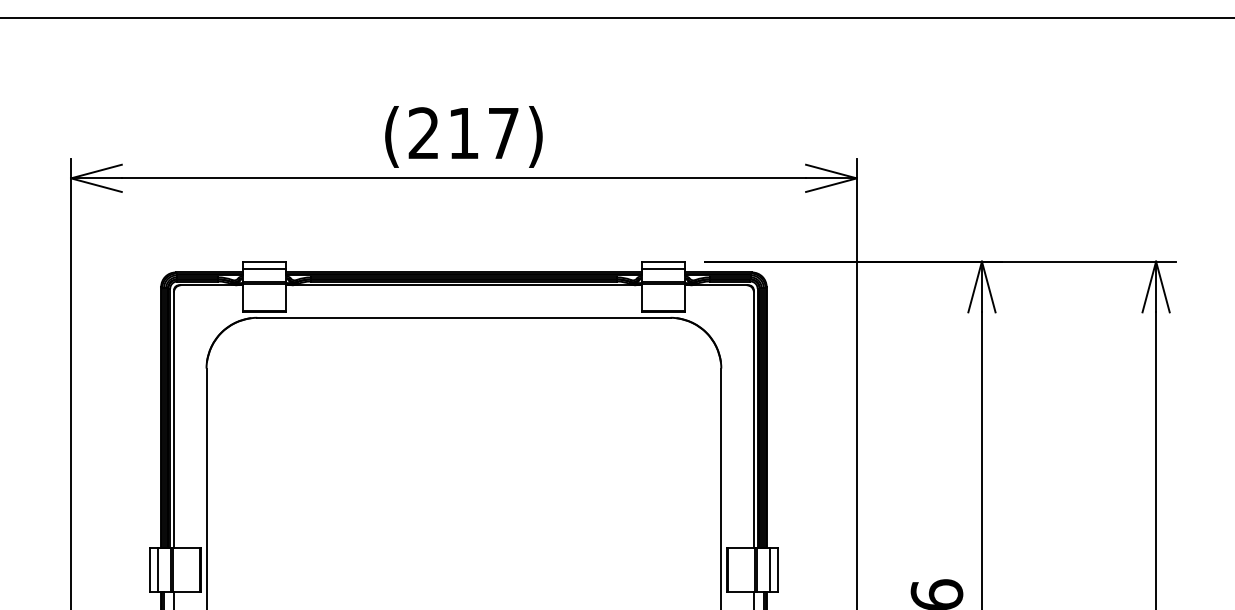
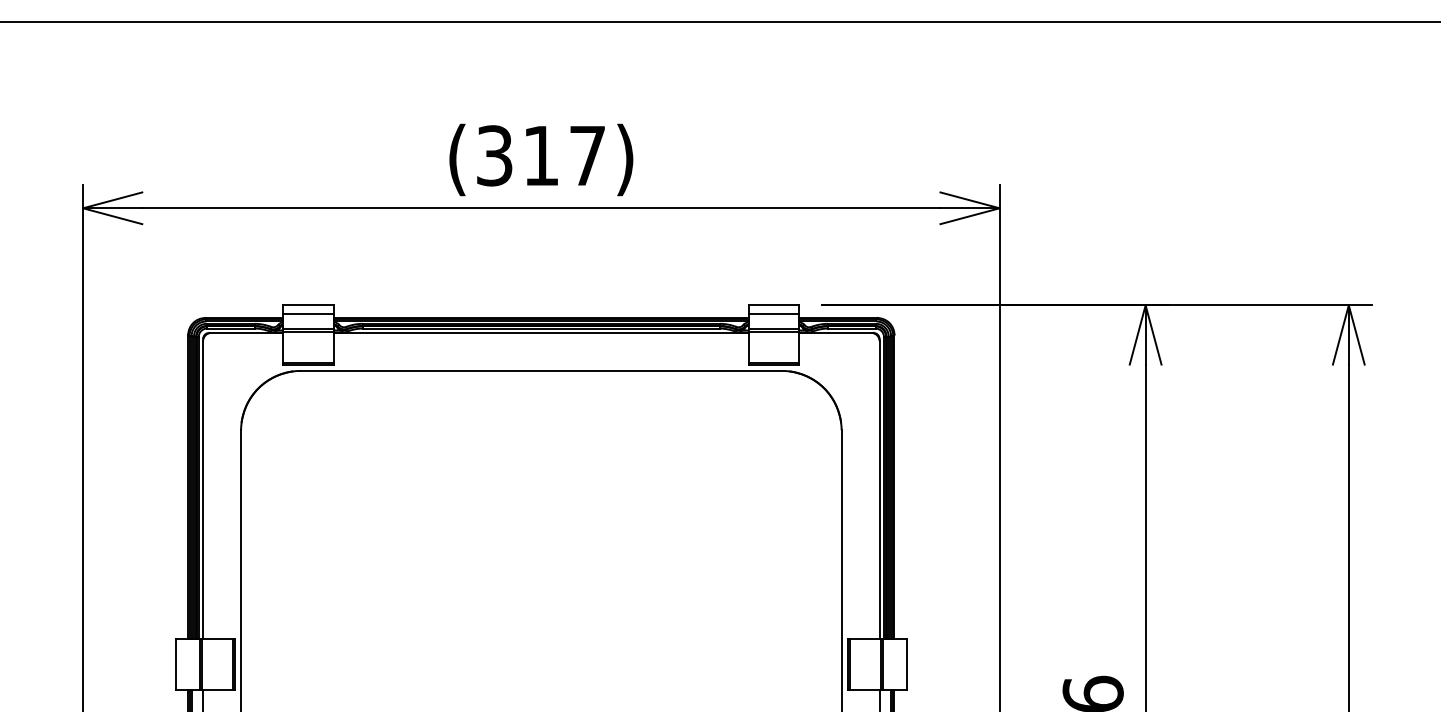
text: (423, 133) -> (494, 155), (217) -> (317)
line: (157, 569) -> (183, 664), removed
line: (770, 569) -> (898, 664), removed

